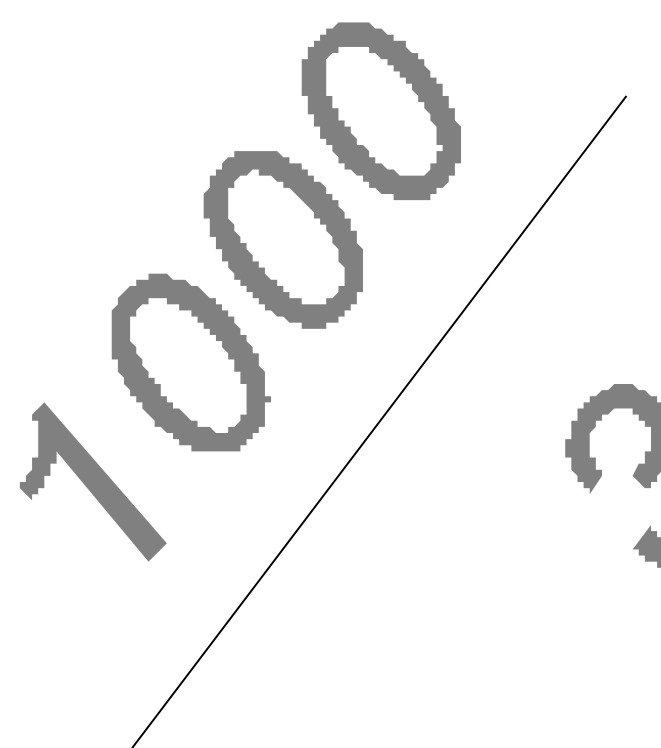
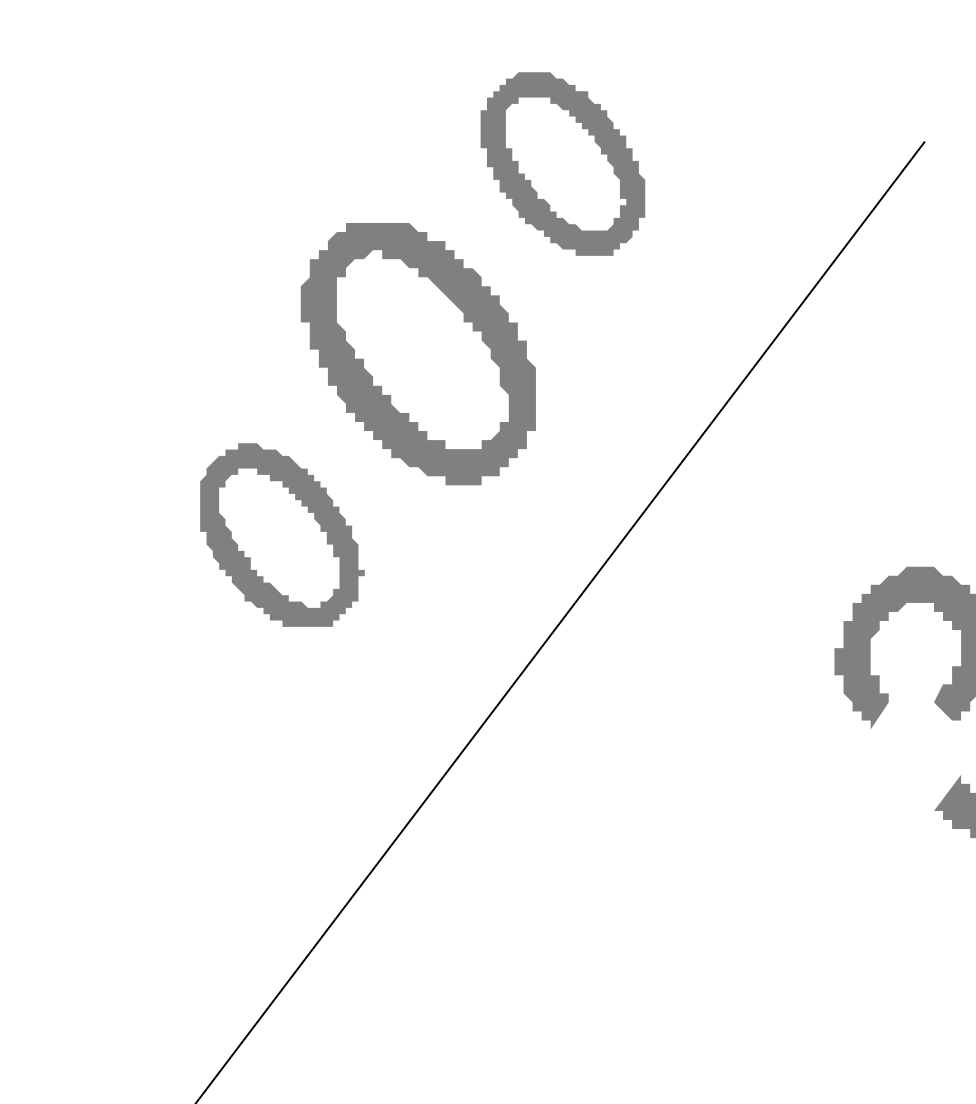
part: (380, 110) -> (561, 163), size x0.7
part: (190, 362) -> (281, 535), size x0.7
fill: (92, 481) -> (136, 710), removed

